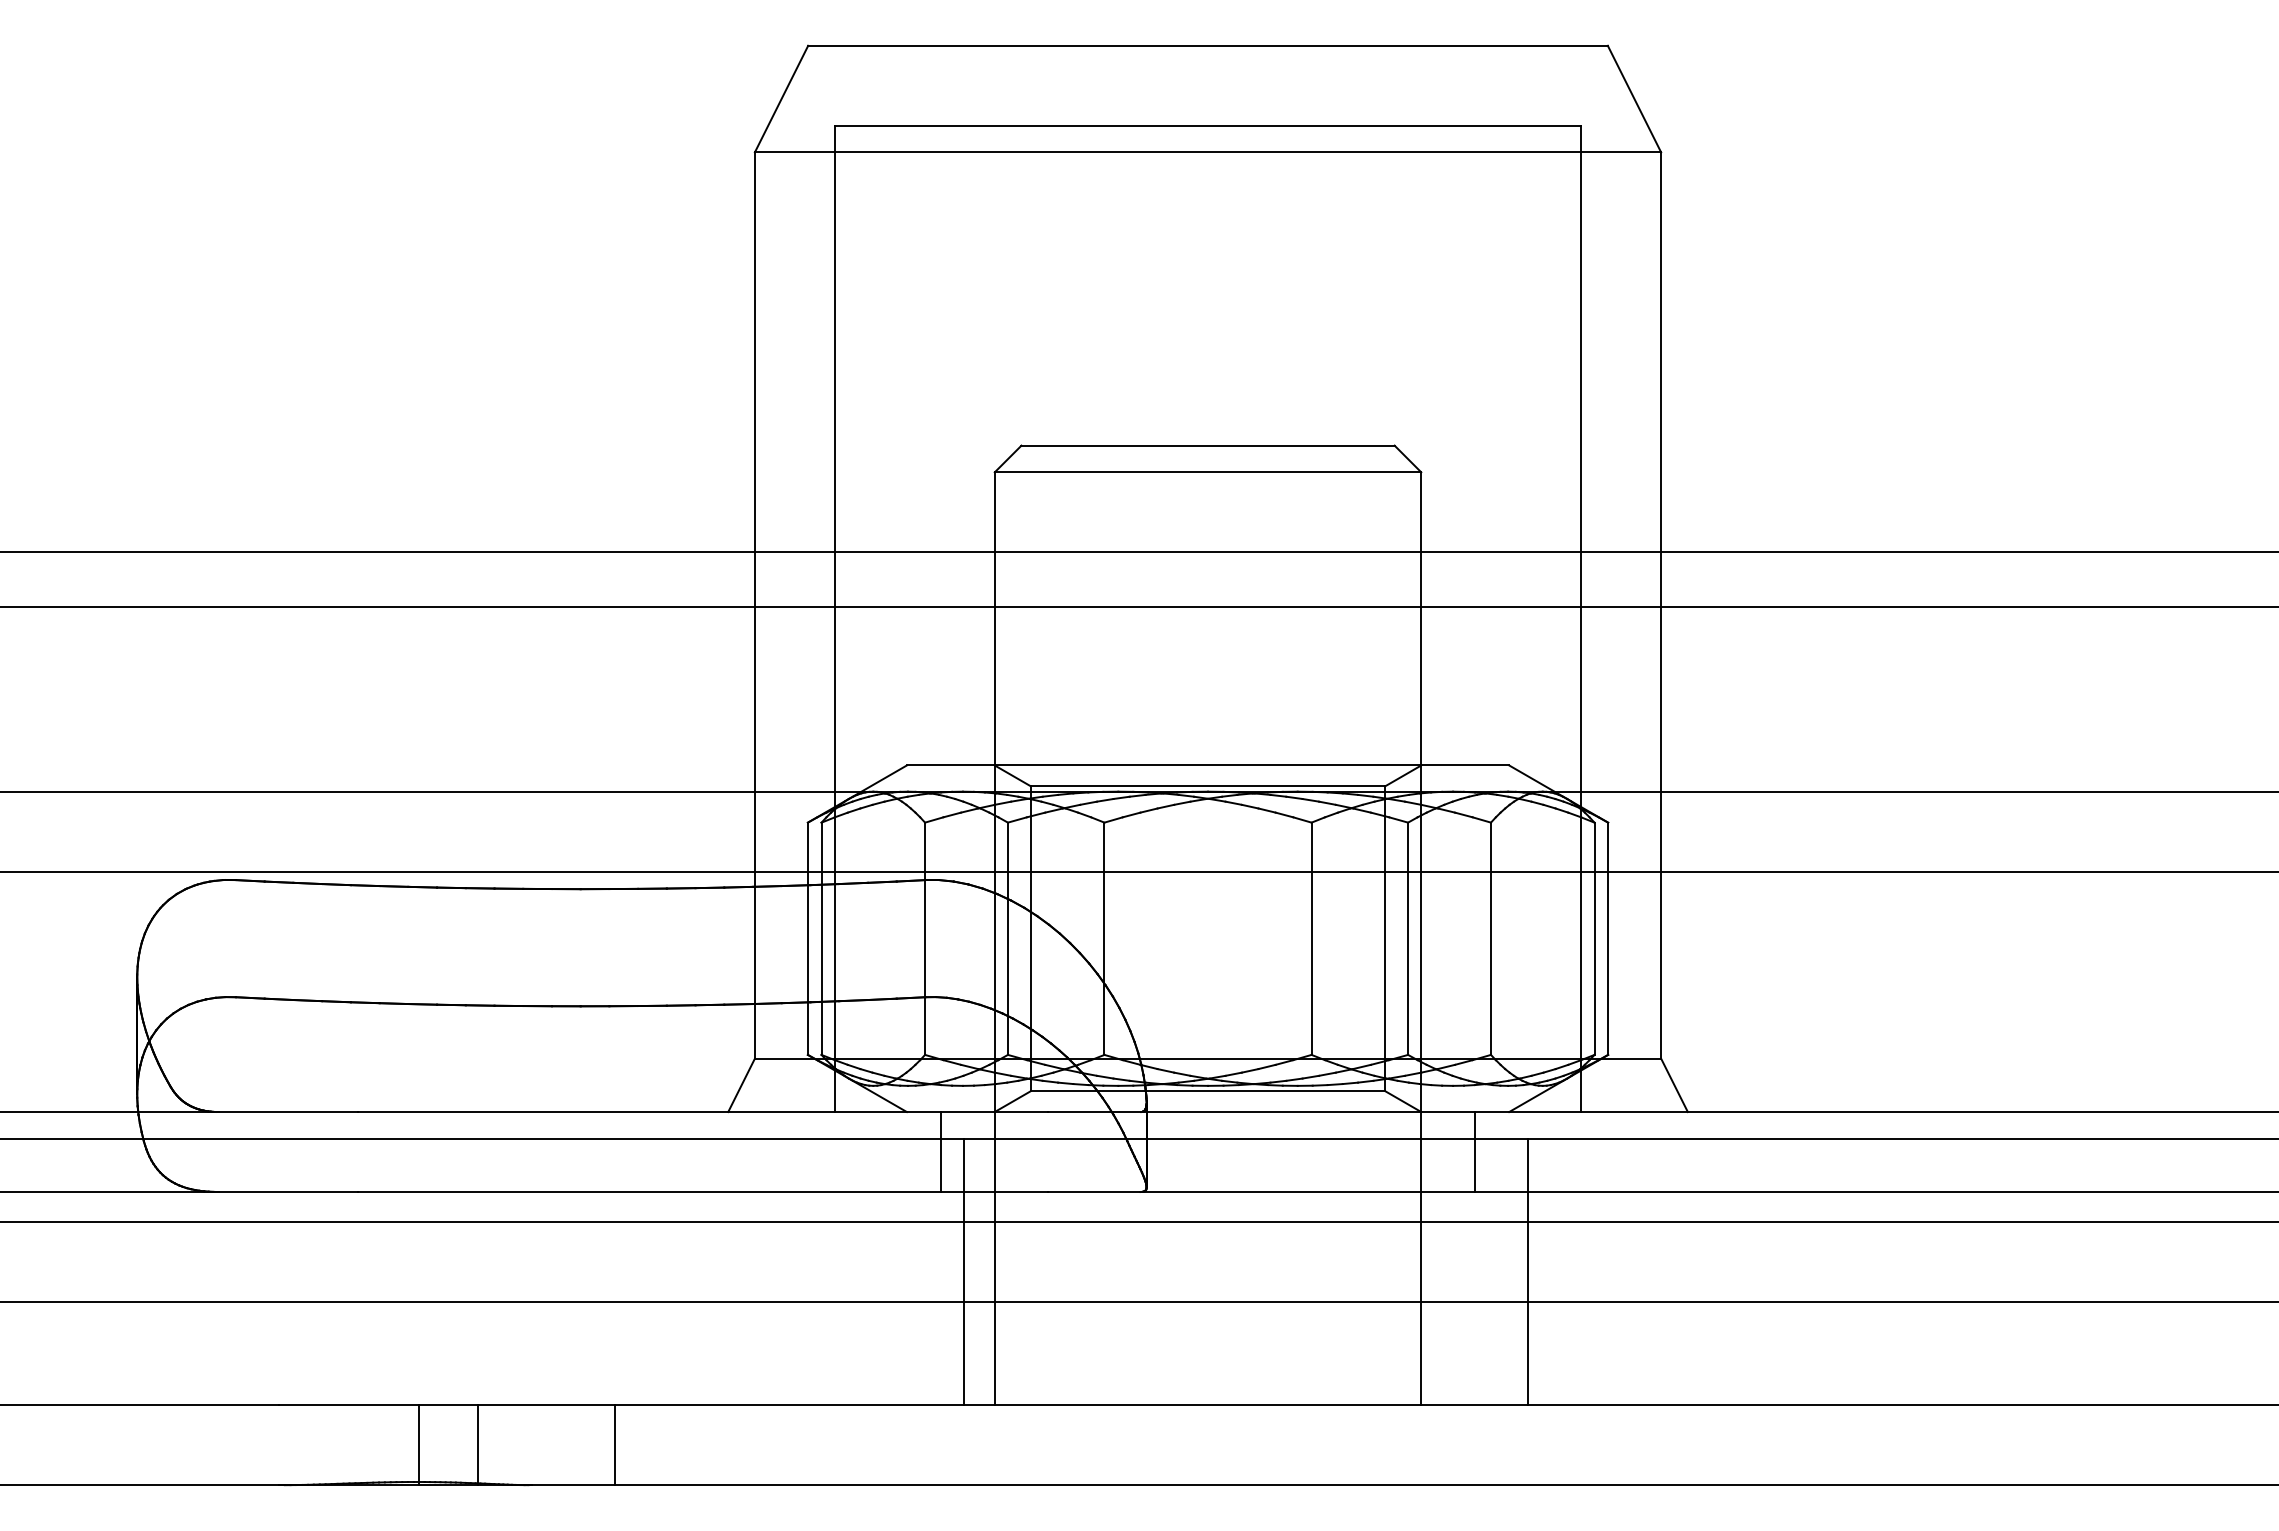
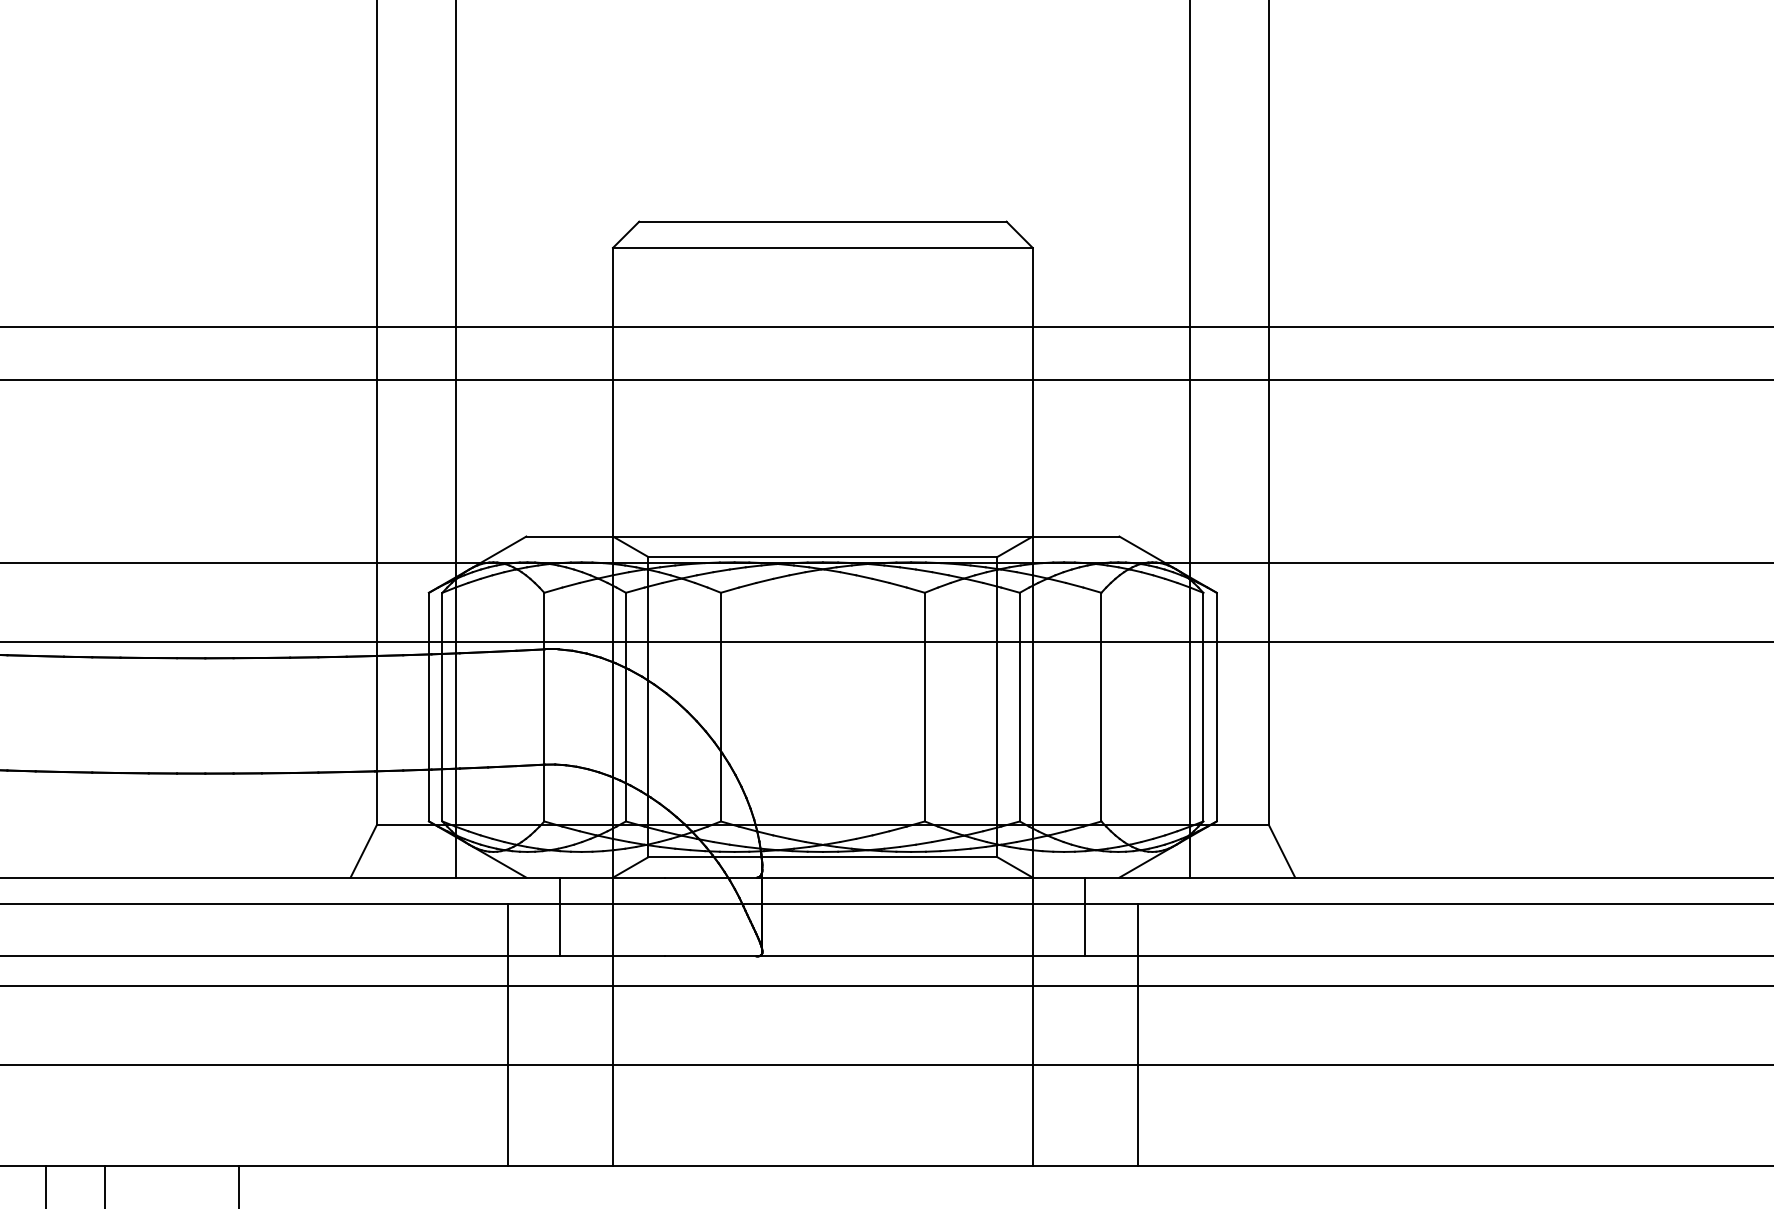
line: (964, 1271) -> (508, 1034), moved

